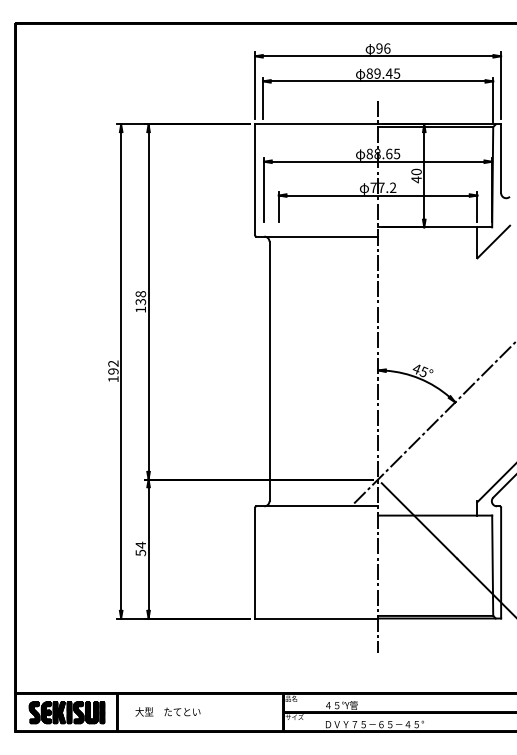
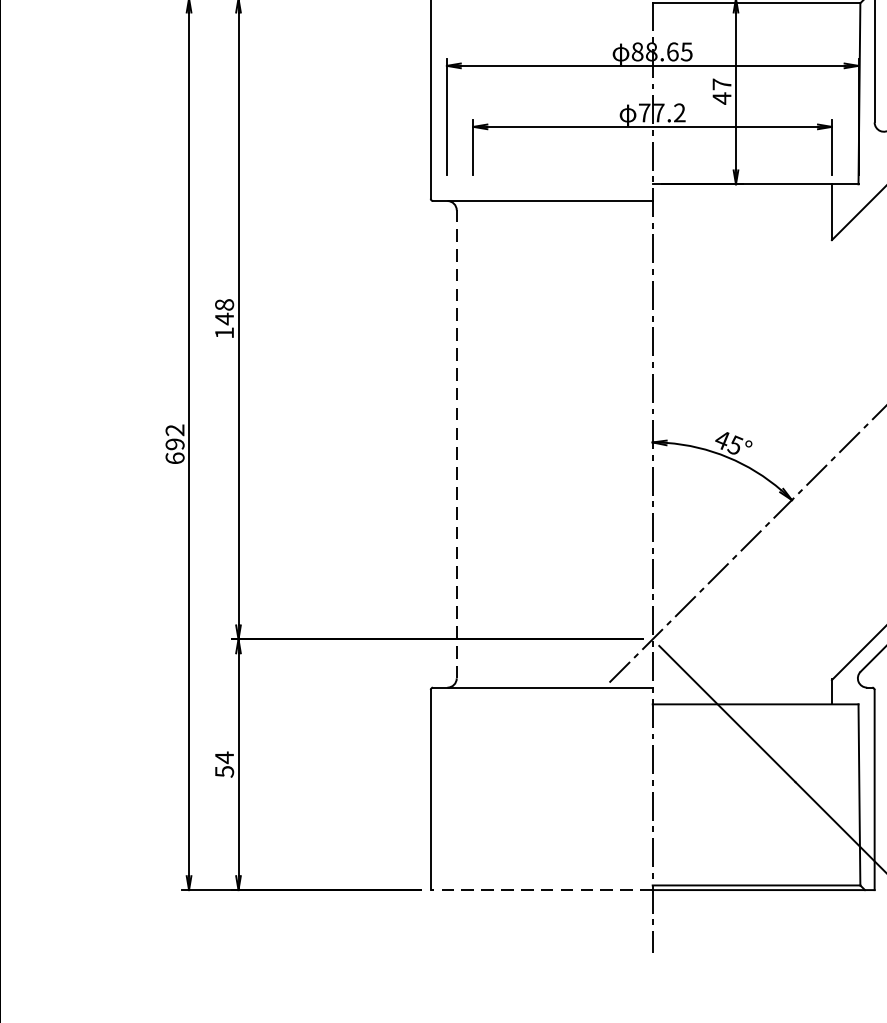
text: (416, 171) -> (721, 83), 40 -> 47
text: (140, 301) -> (223, 318), 138 -> 148
line: (269, 371) -> (456, 444), solid -> dashed
text: (113, 379) -> (175, 458), 192 -> 692
line: (316, 618) -> (541, 890), solid -> dashed

